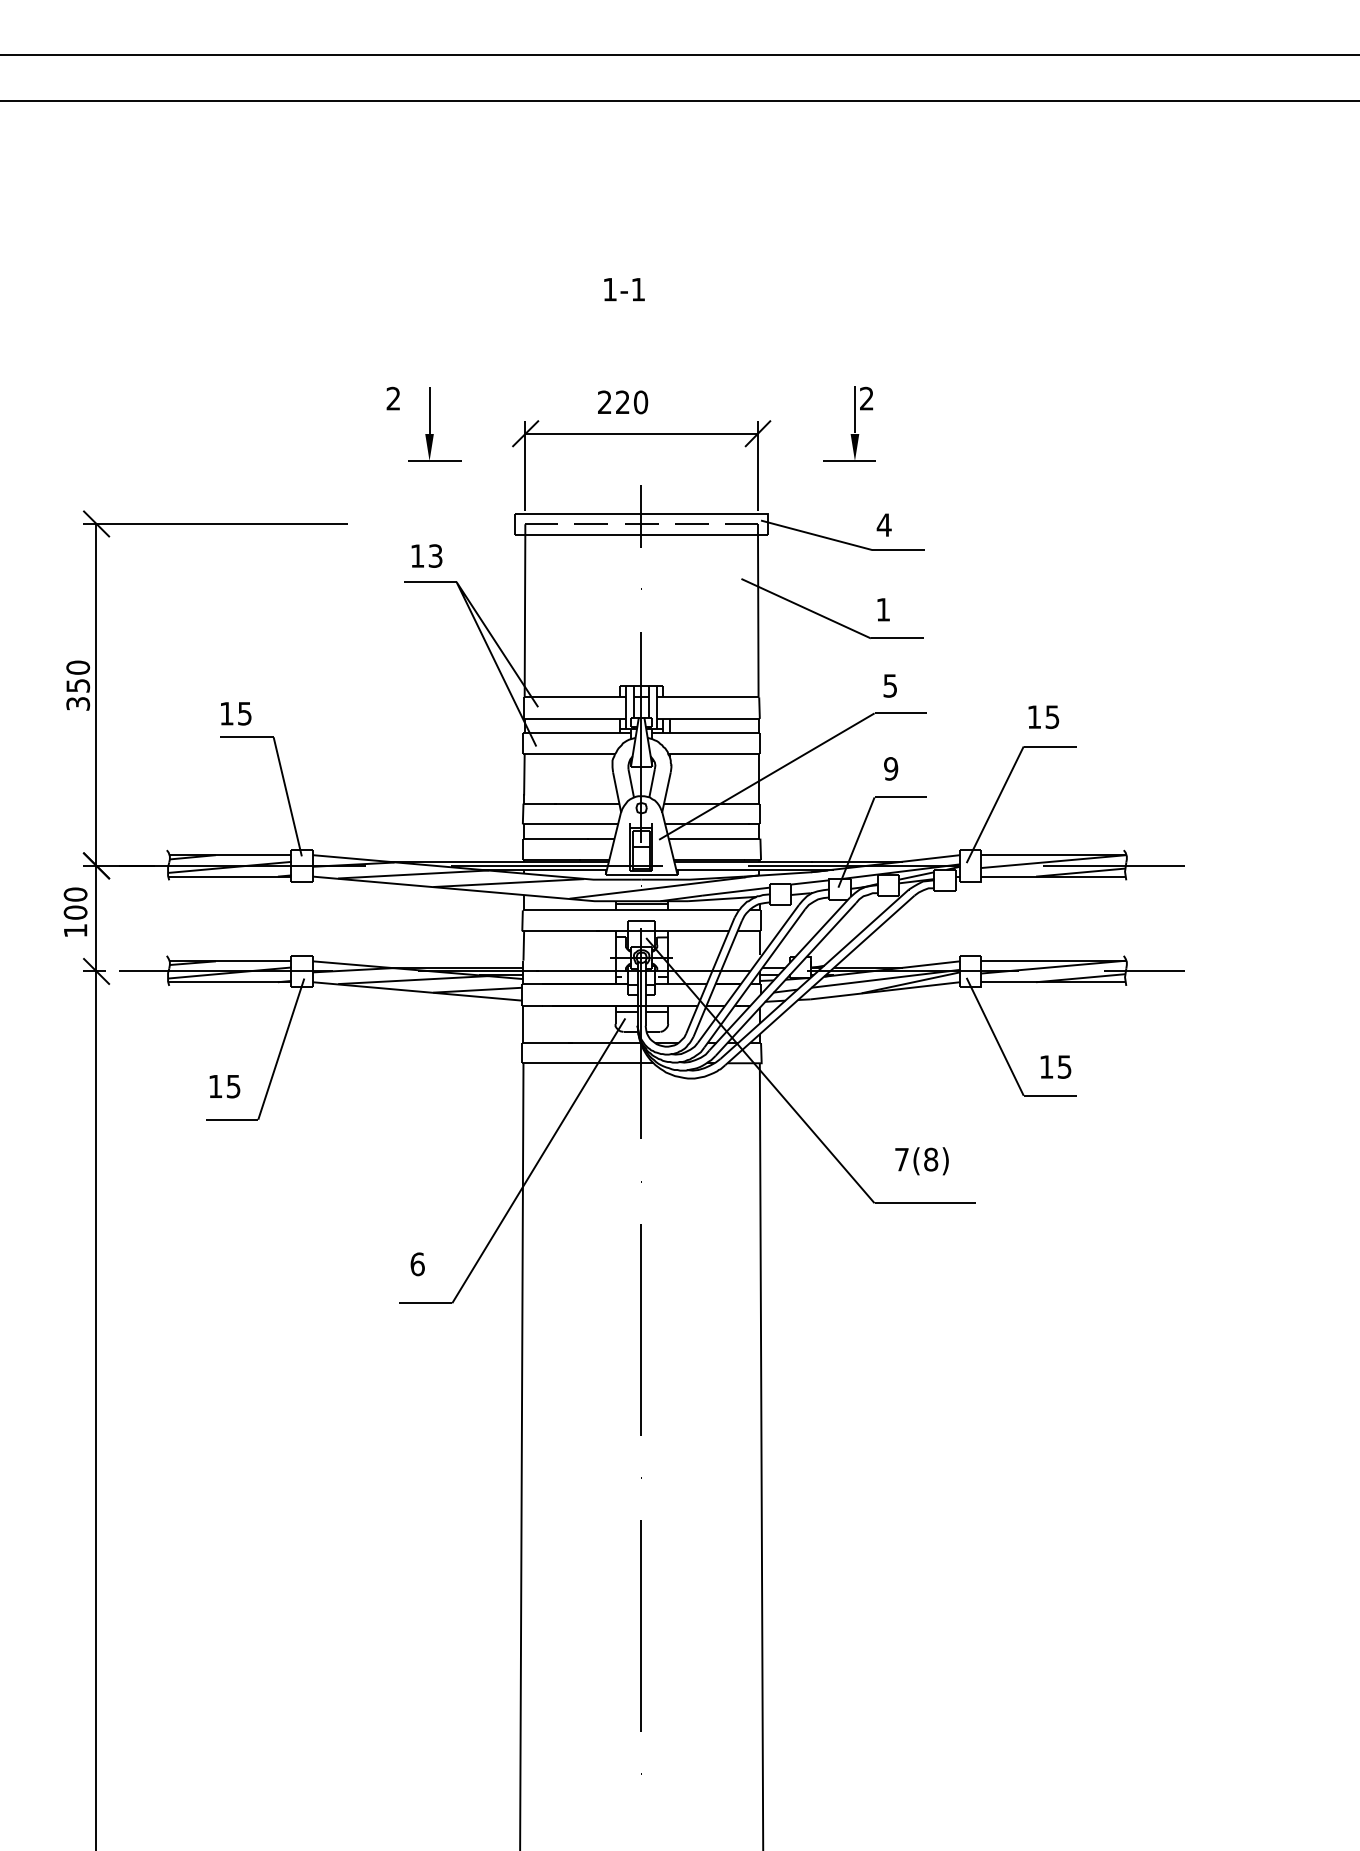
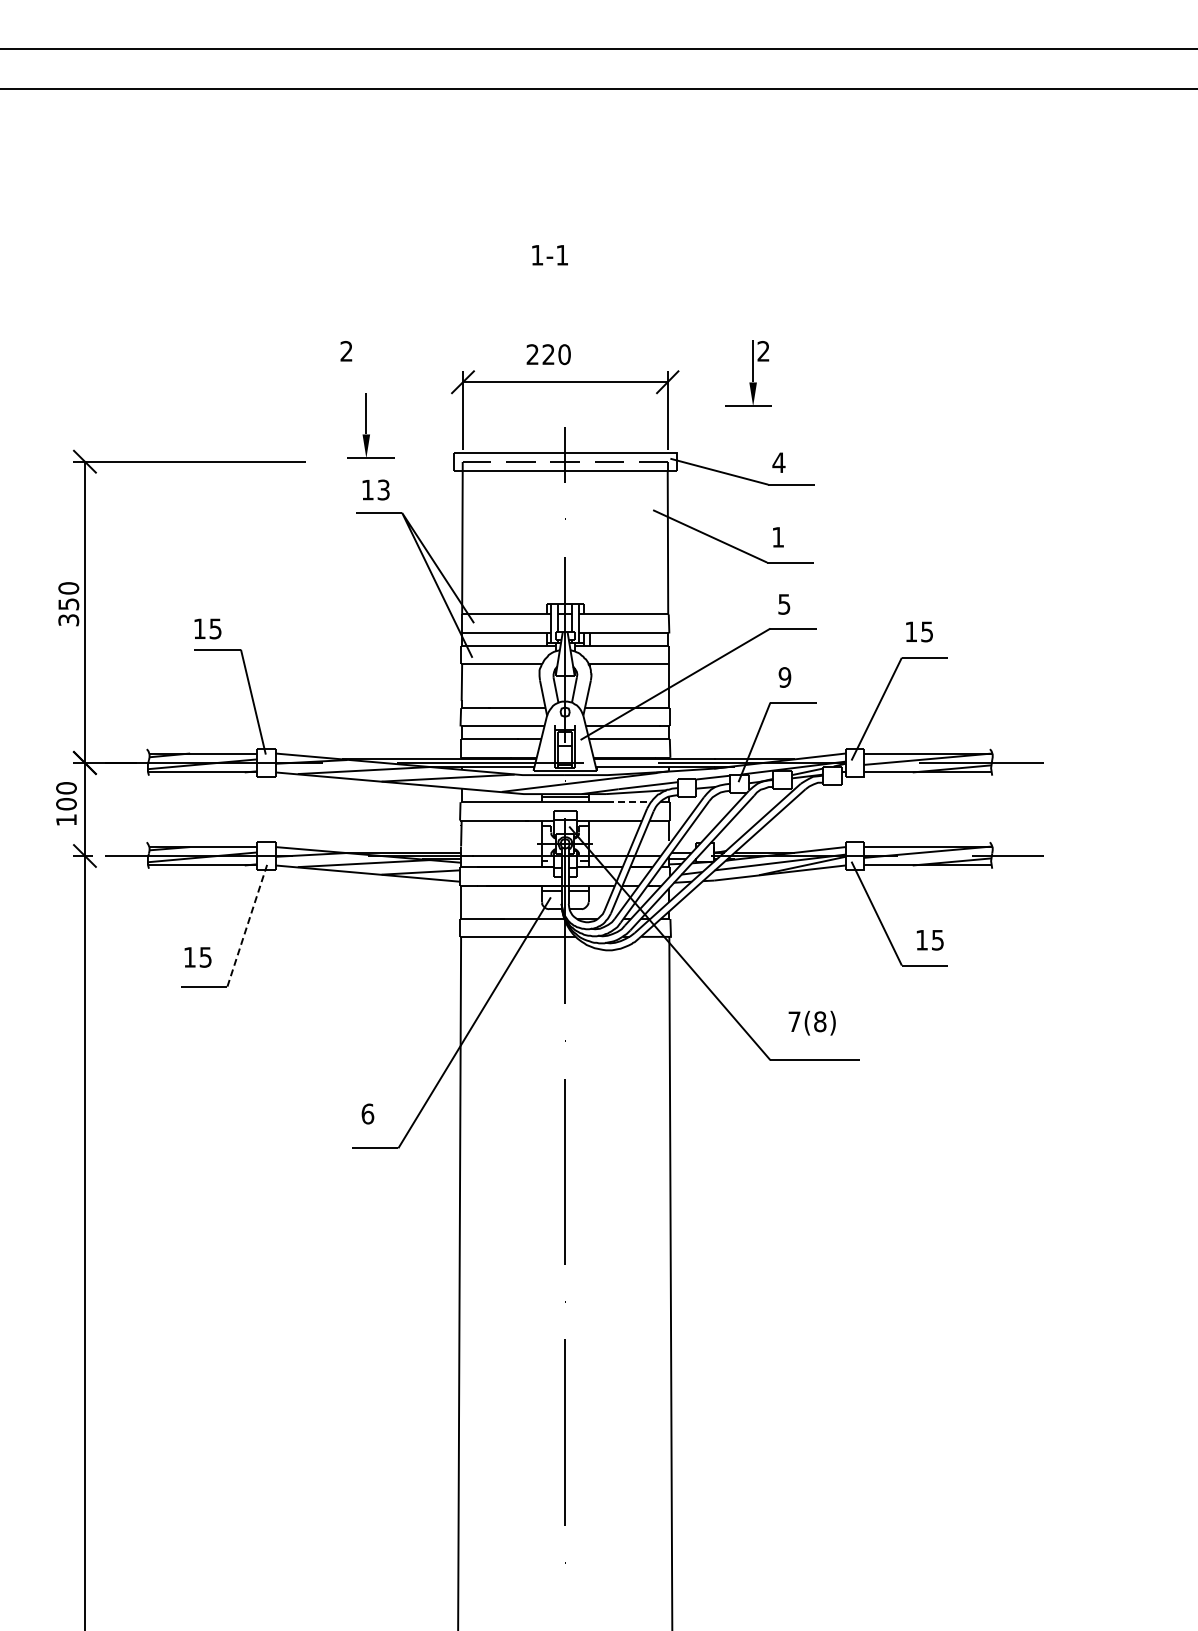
part: (434, 423) -> (370, 425), moved
line: (714, 910) -> (629, 802), solid -> dashed
line: (281, 1048) -> (247, 923), solid -> dashed

